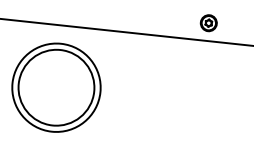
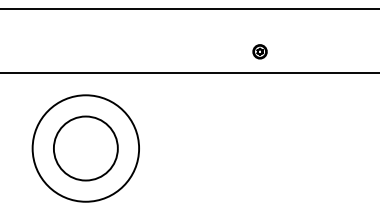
part: (208, 22) -> (259, 51), size x0.7
circle: (56, 87) -> (85, 148), size x0.7

